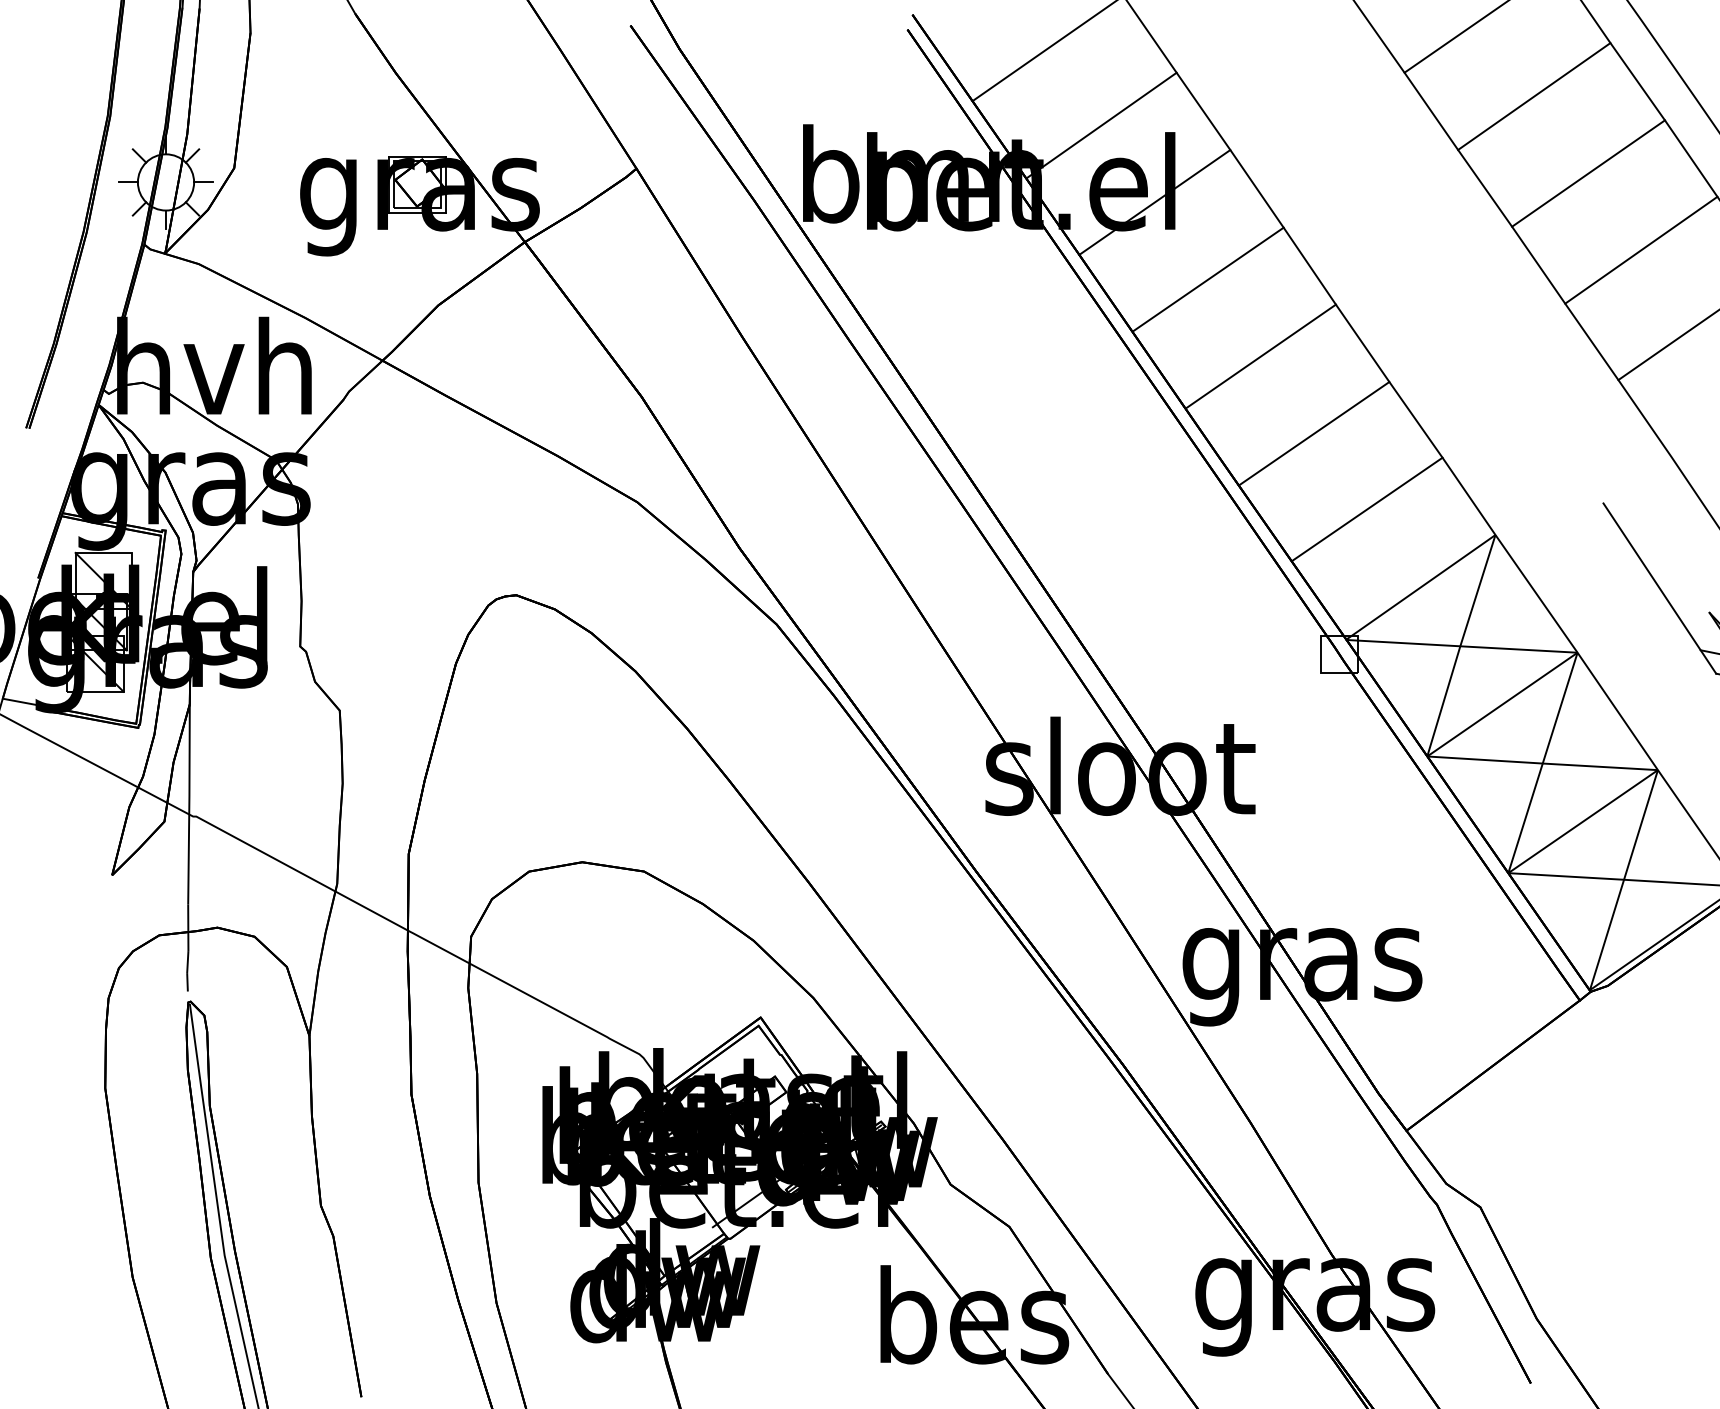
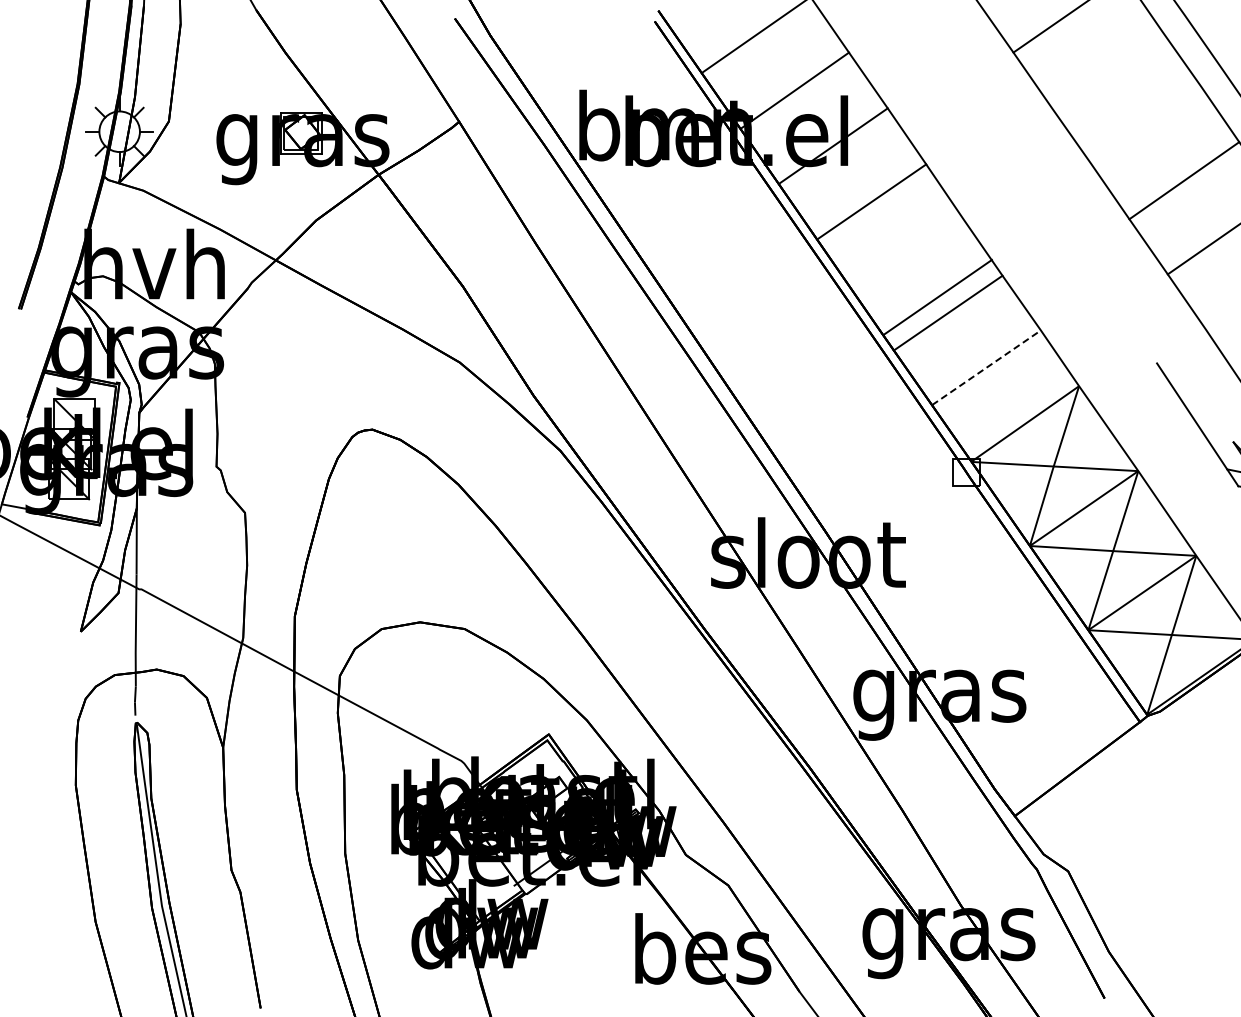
line: (1534, 96) -> (1107, 69), removed
line: (1588, 172) -> (1146, 124), removed
line: (1260, 355) -> (937, 296), moved
line: (1367, 509) -> (986, 367), solid -> dashed

